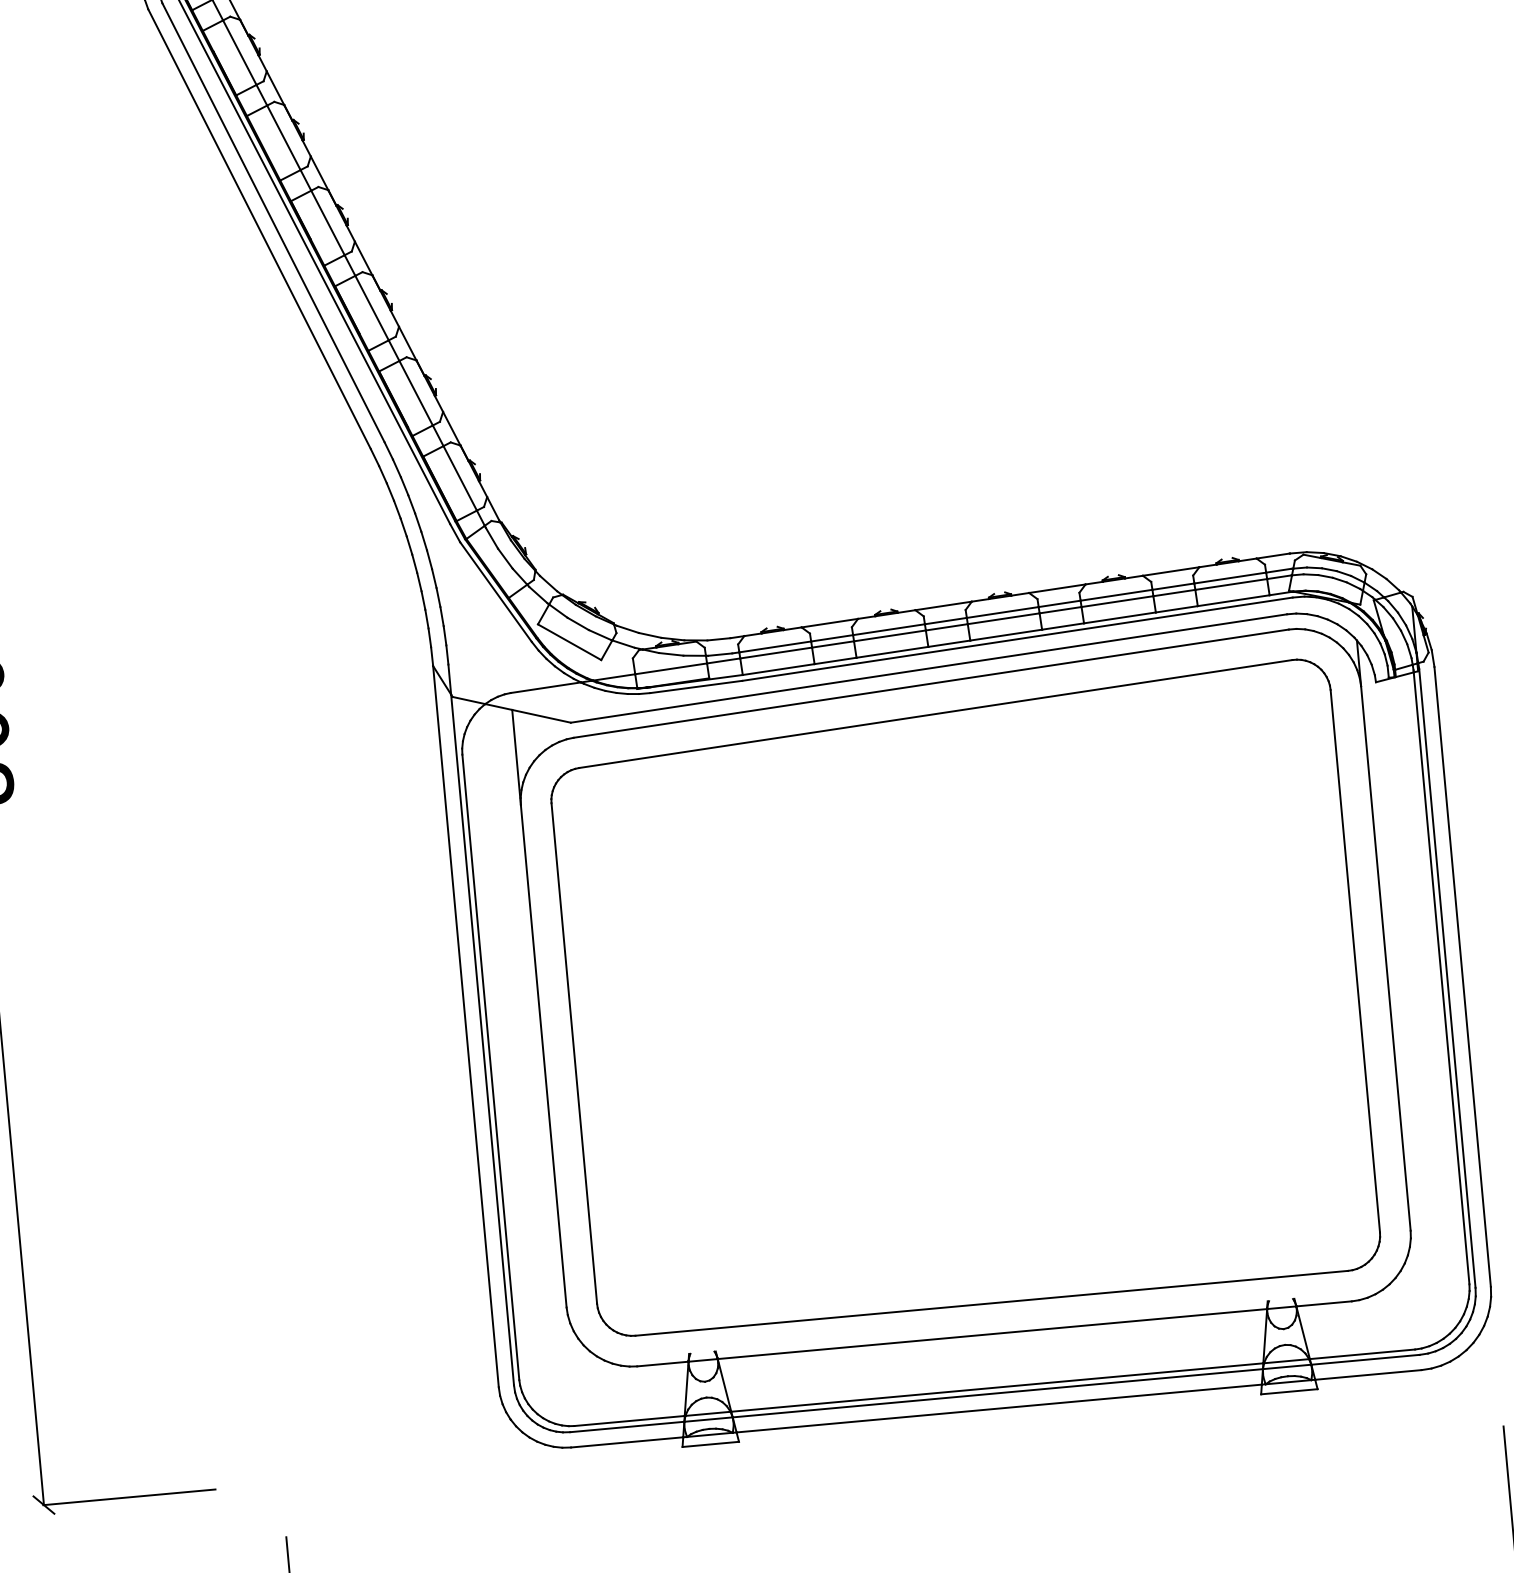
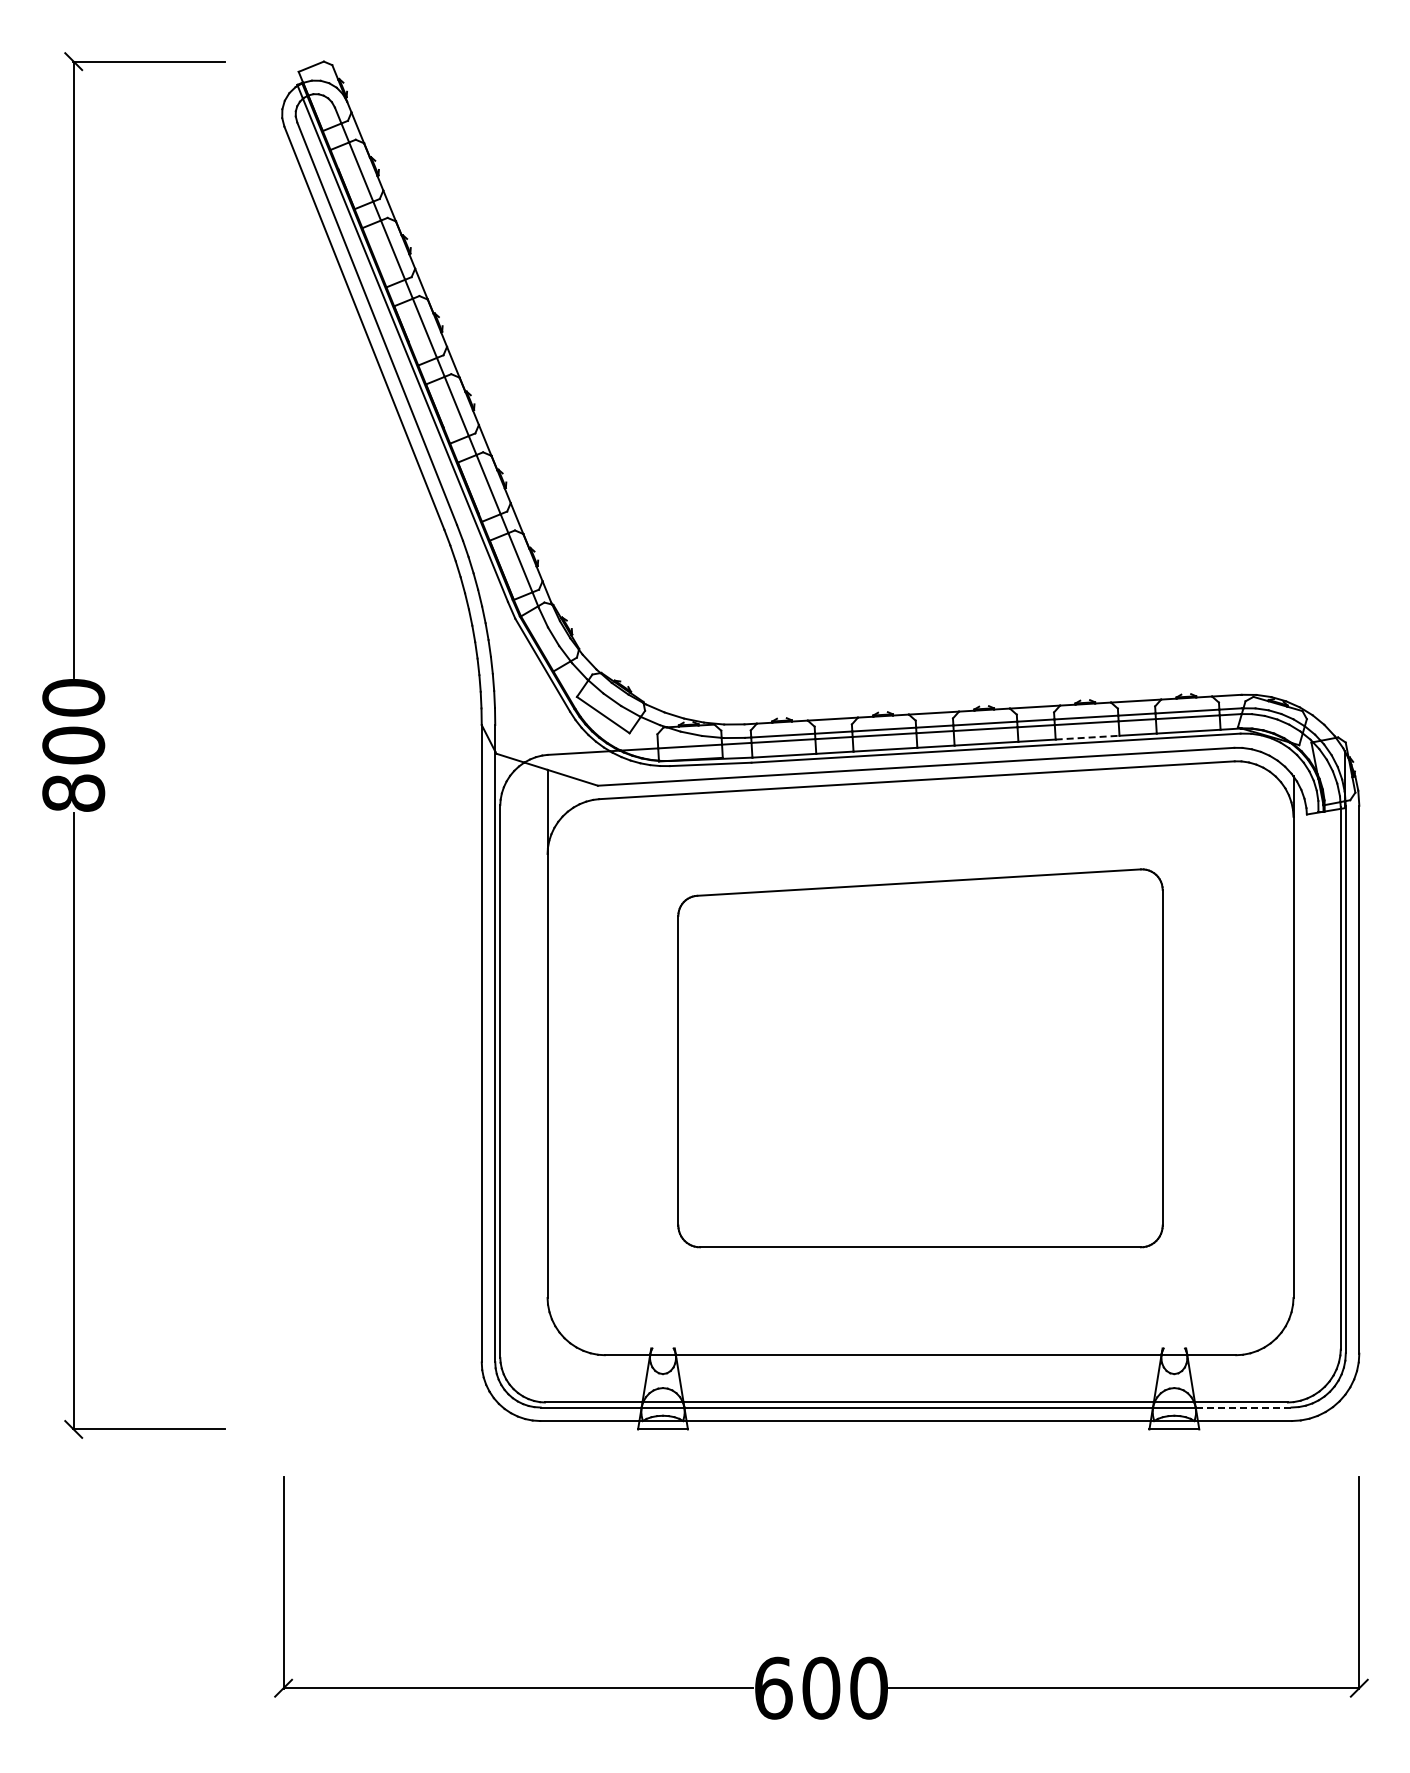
line: (1119, 617) -> (1087, 737), solid -> dashed
part: (963, 998) -> (920, 1058), size x0.7
line: (1365, 1359) -> (1243, 1407), solid -> dashed

